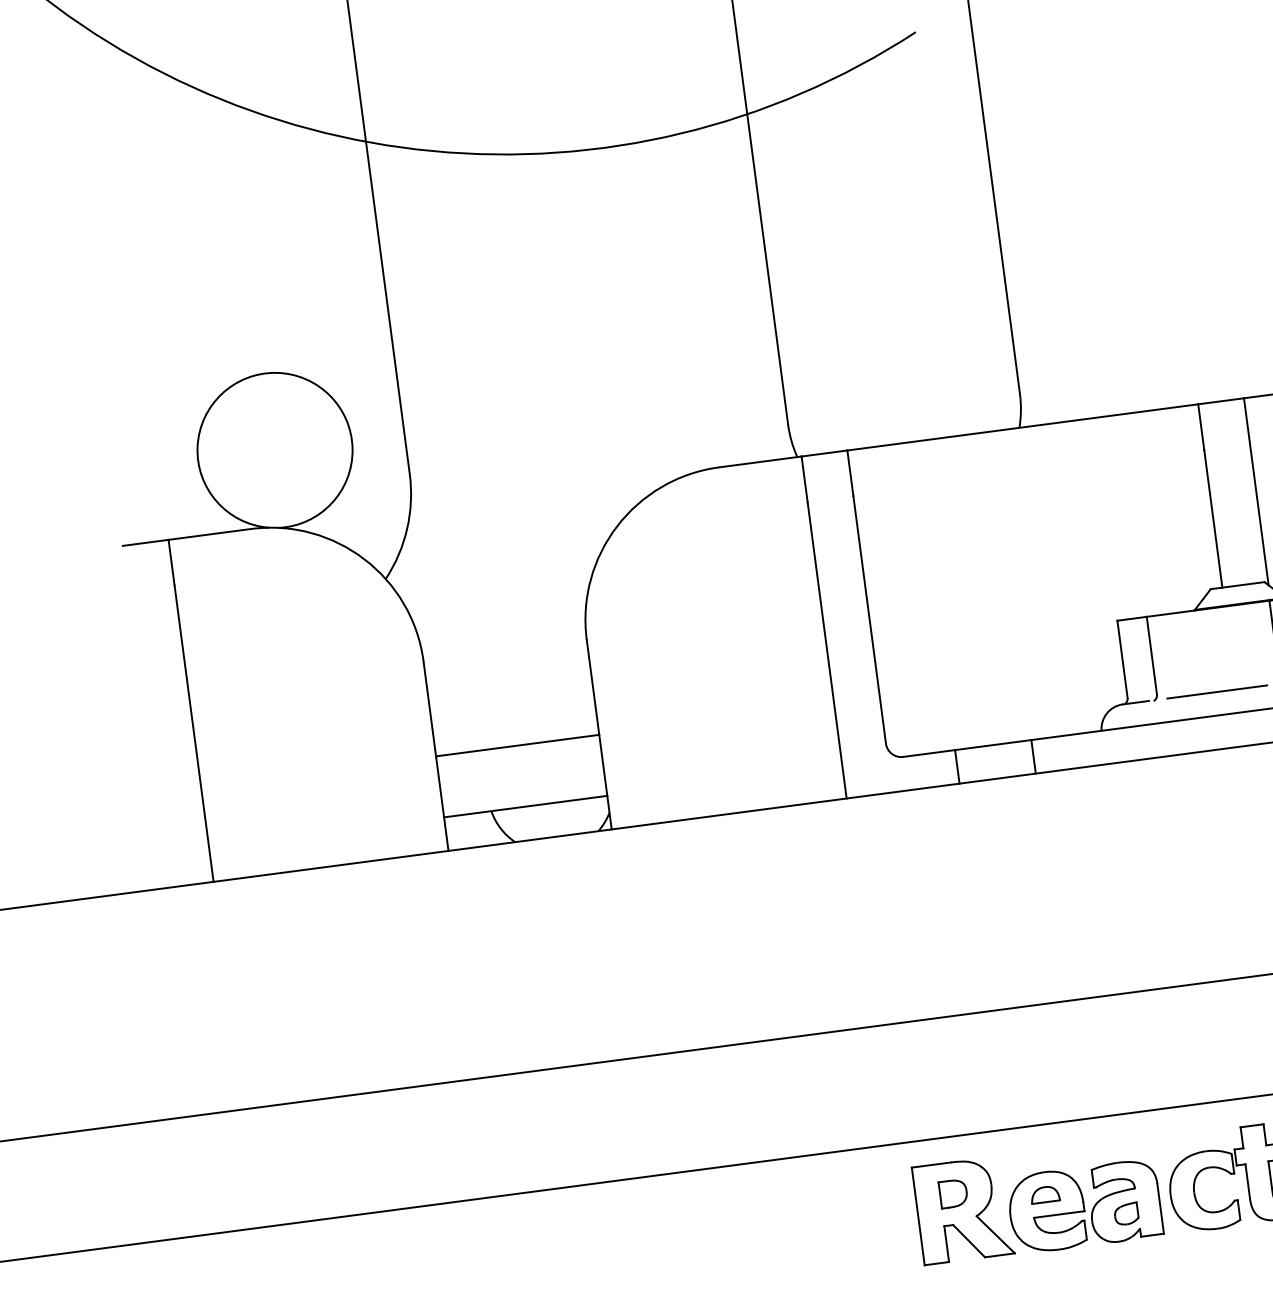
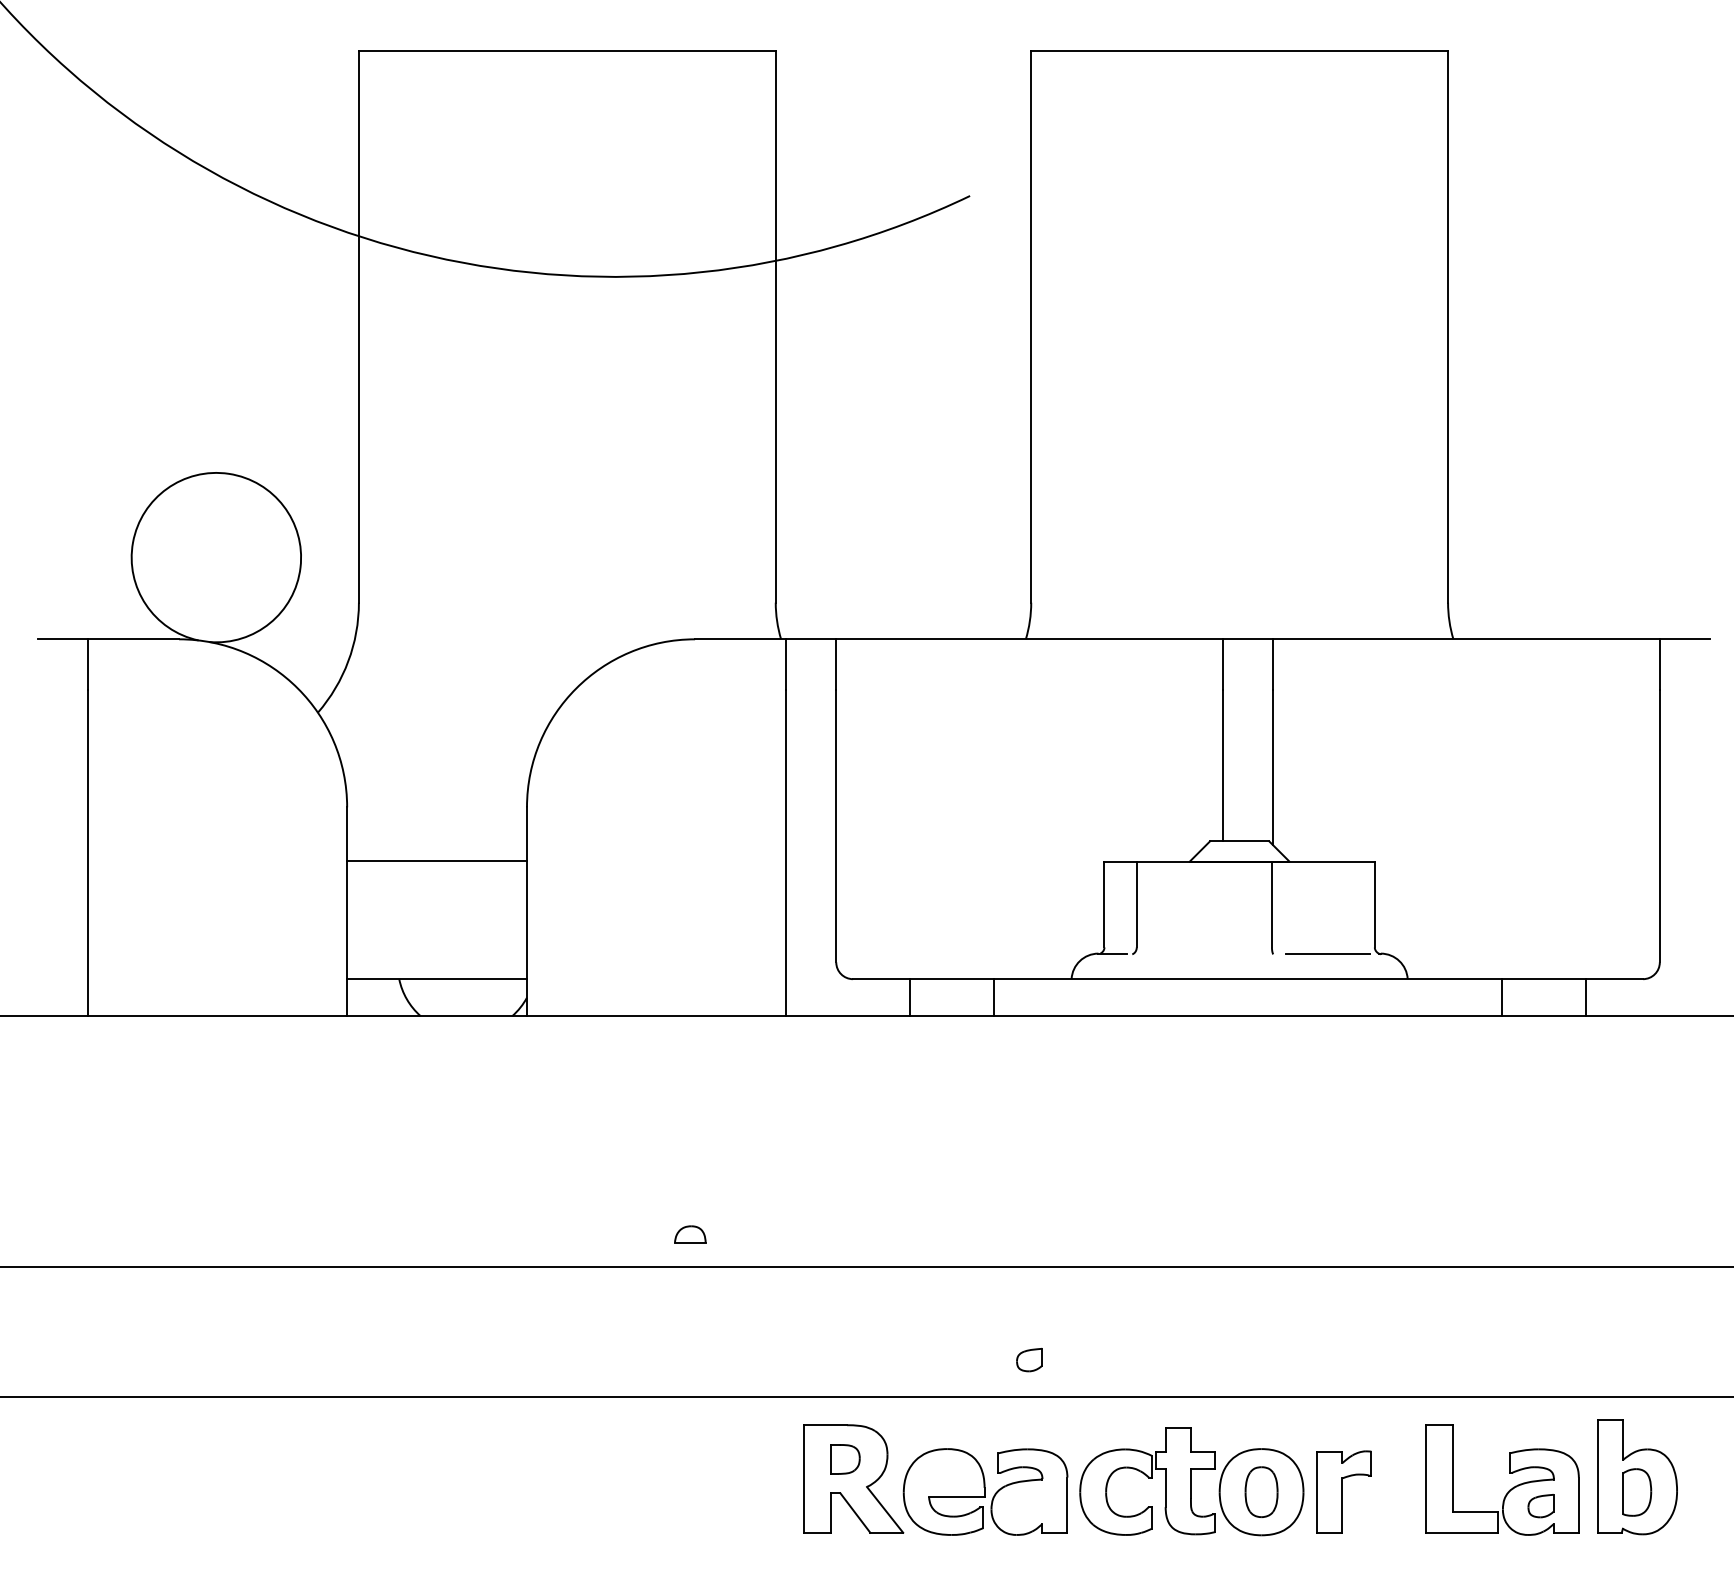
line: (1217, 691) -> (1202, 953), removed
line: (517, 745) -> (437, 860), moved
part: (1045, 1194) -> (690, 1234), moved
part: (1126, 1214) -> (1029, 1360), moved

